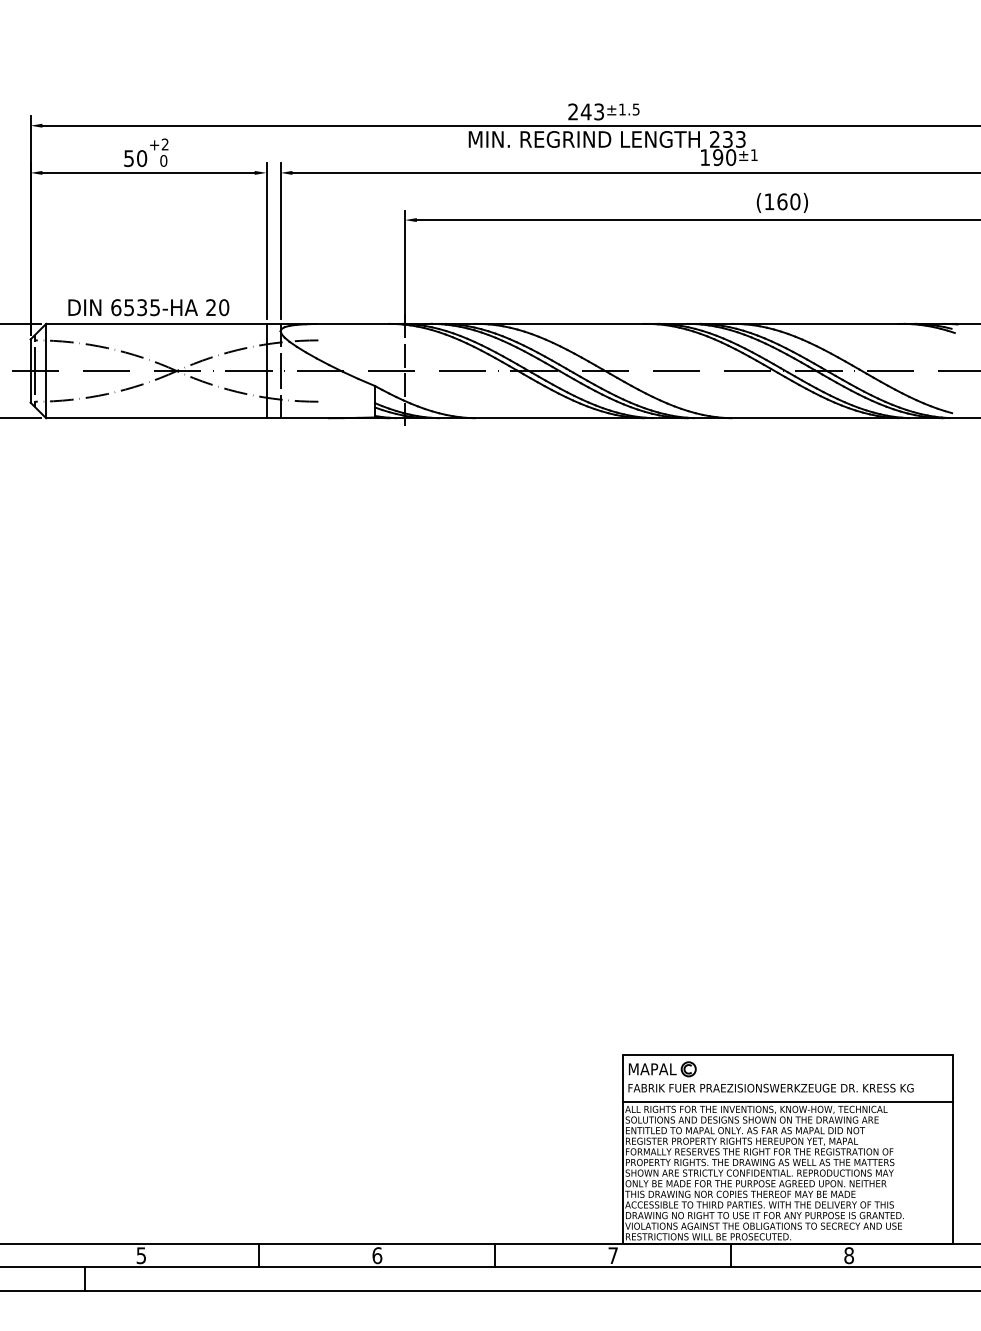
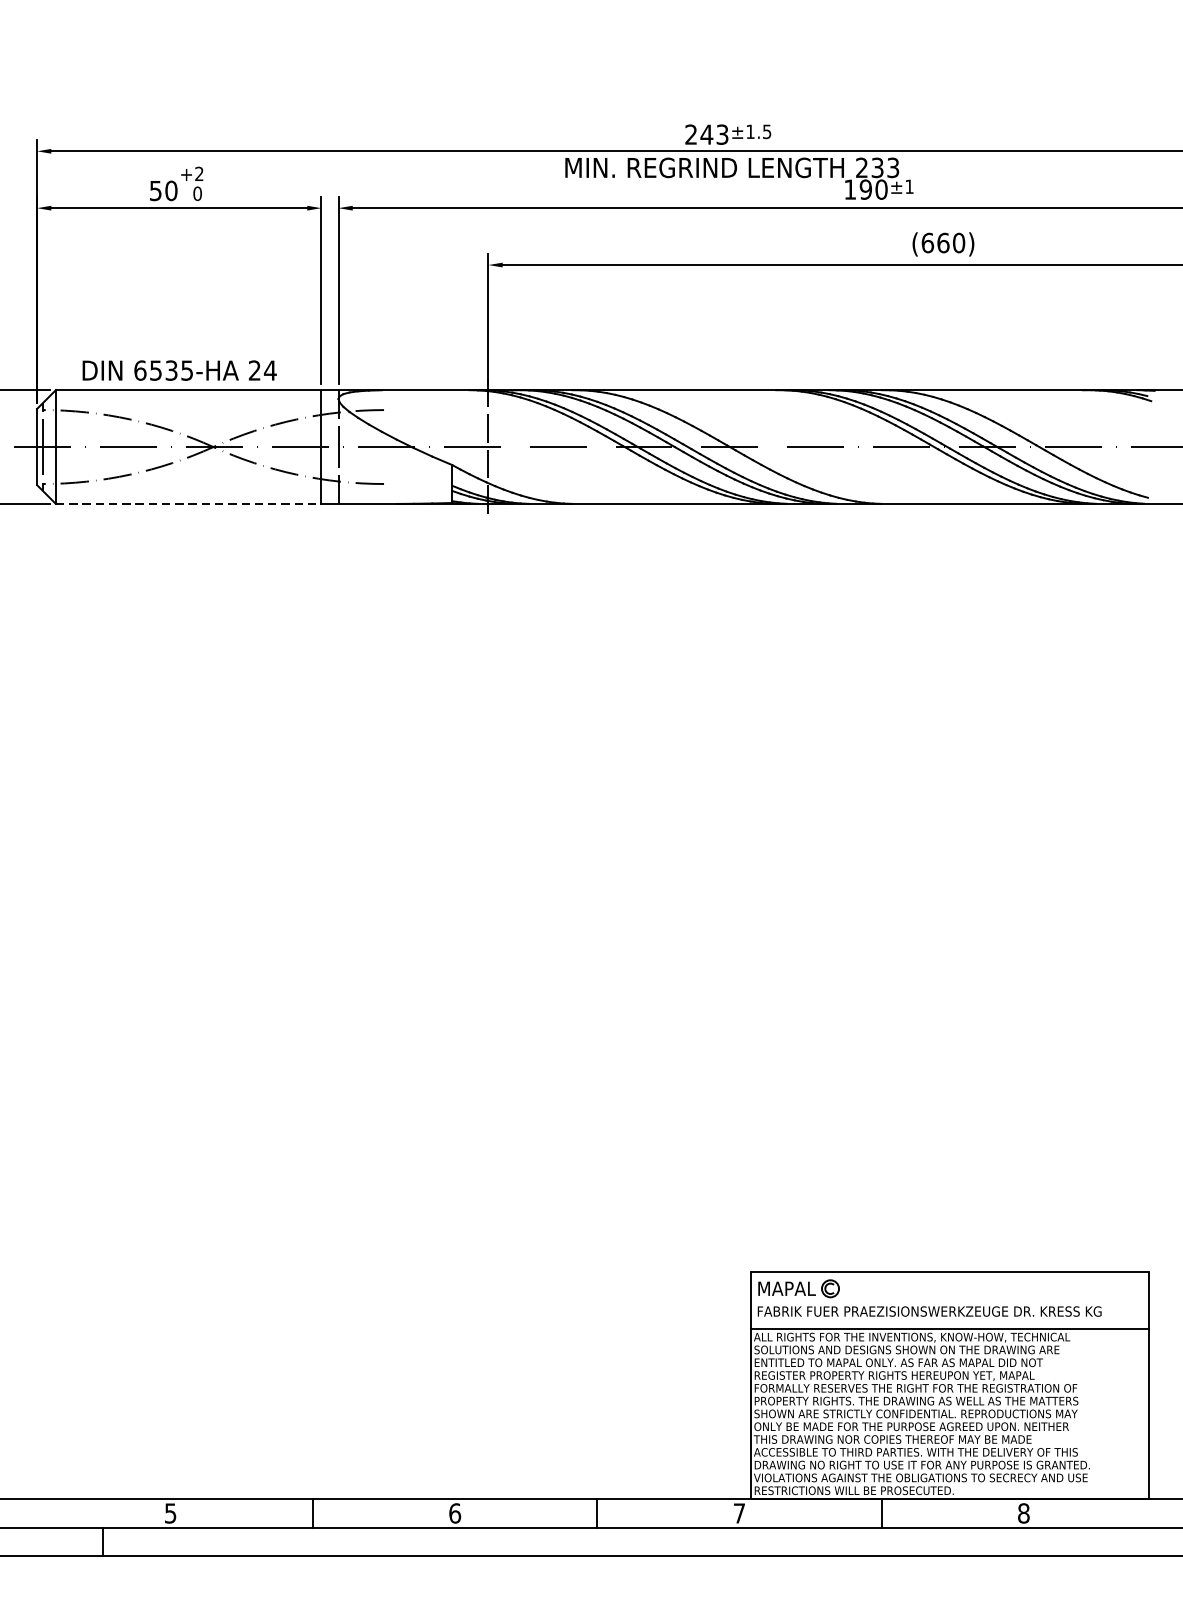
text: (769, 201) -> (927, 242), (160) -> (660)
text: (223, 307) -> (269, 370), 20 -> 24
line: (156, 418) -> (188, 504), solid -> dashed

